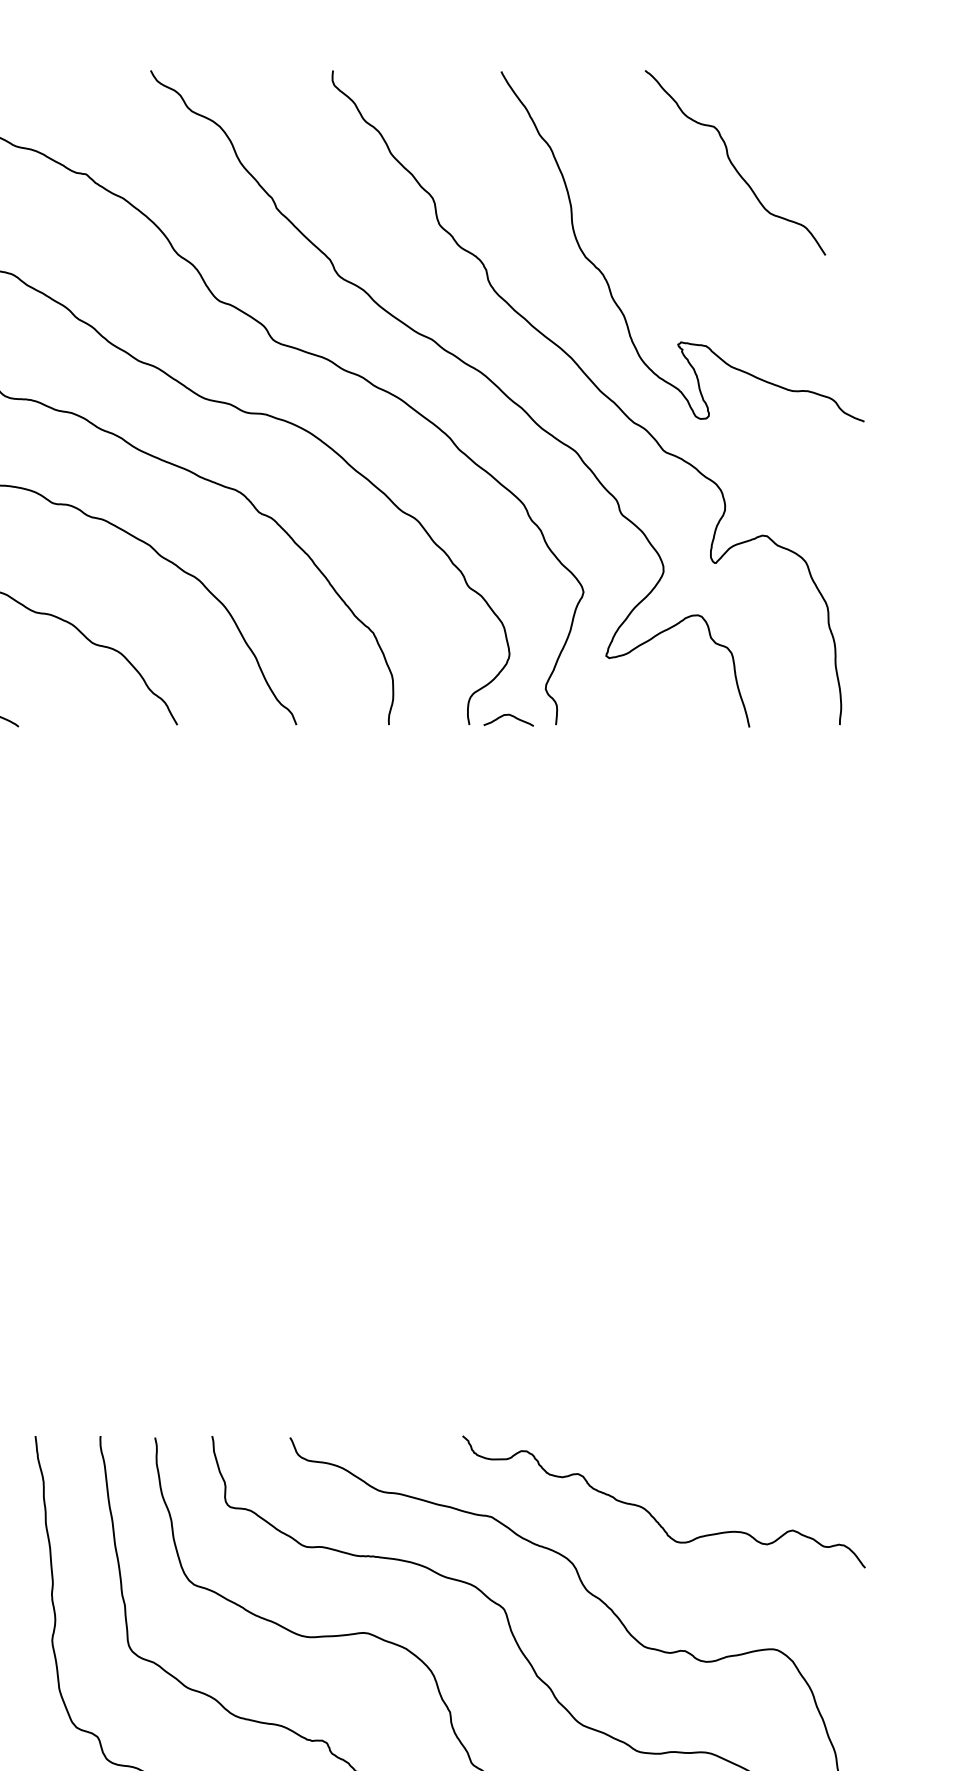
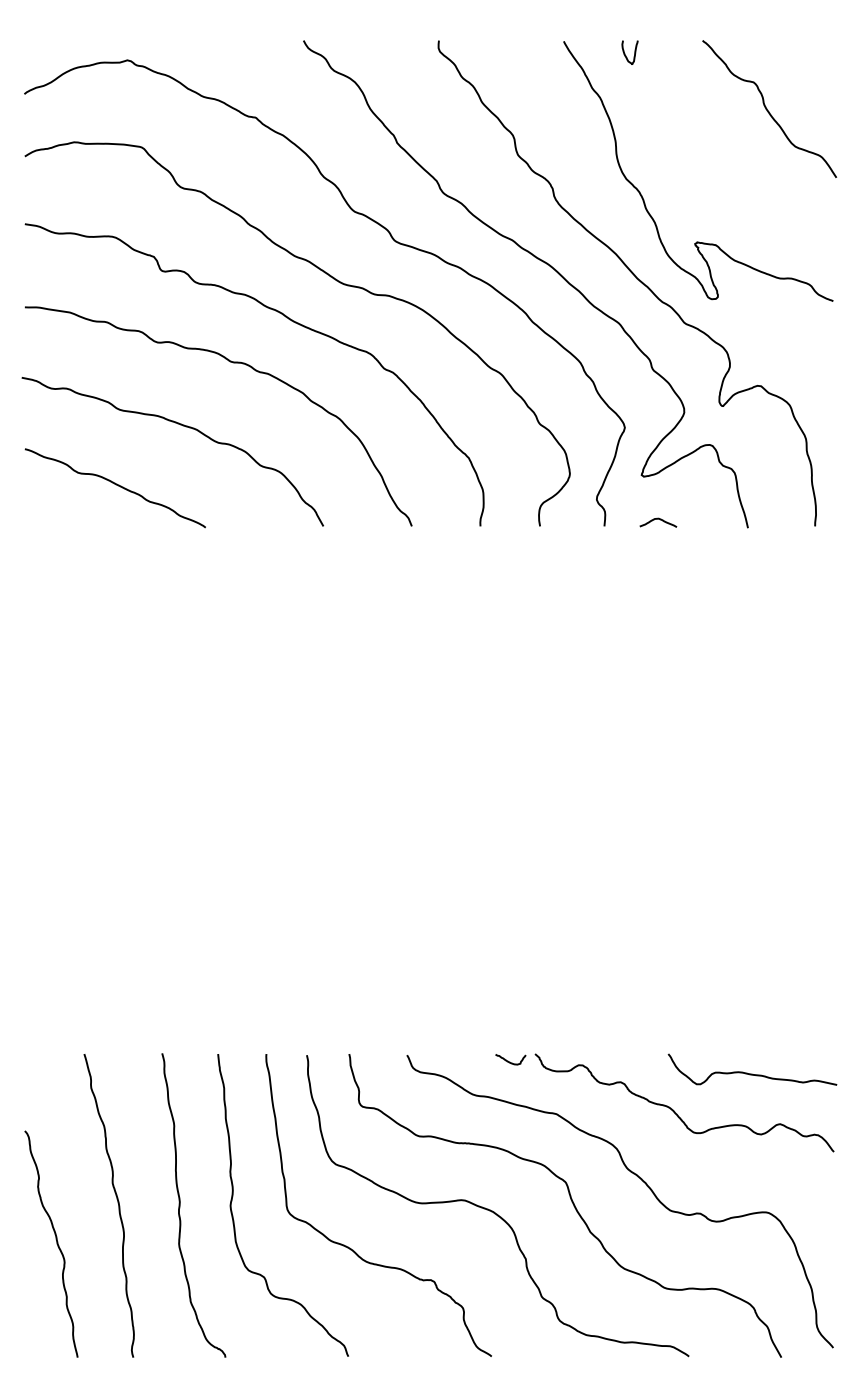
curve: (584, 87) -> (625, 53), added
curve: (732, 162) -> (767, 108), moved
curve: (511, 717) -> (660, 520), moved
curve: (429, 1446) -> (510, 1061), added
curve: (755, 1462) -> (752, 1073), added

